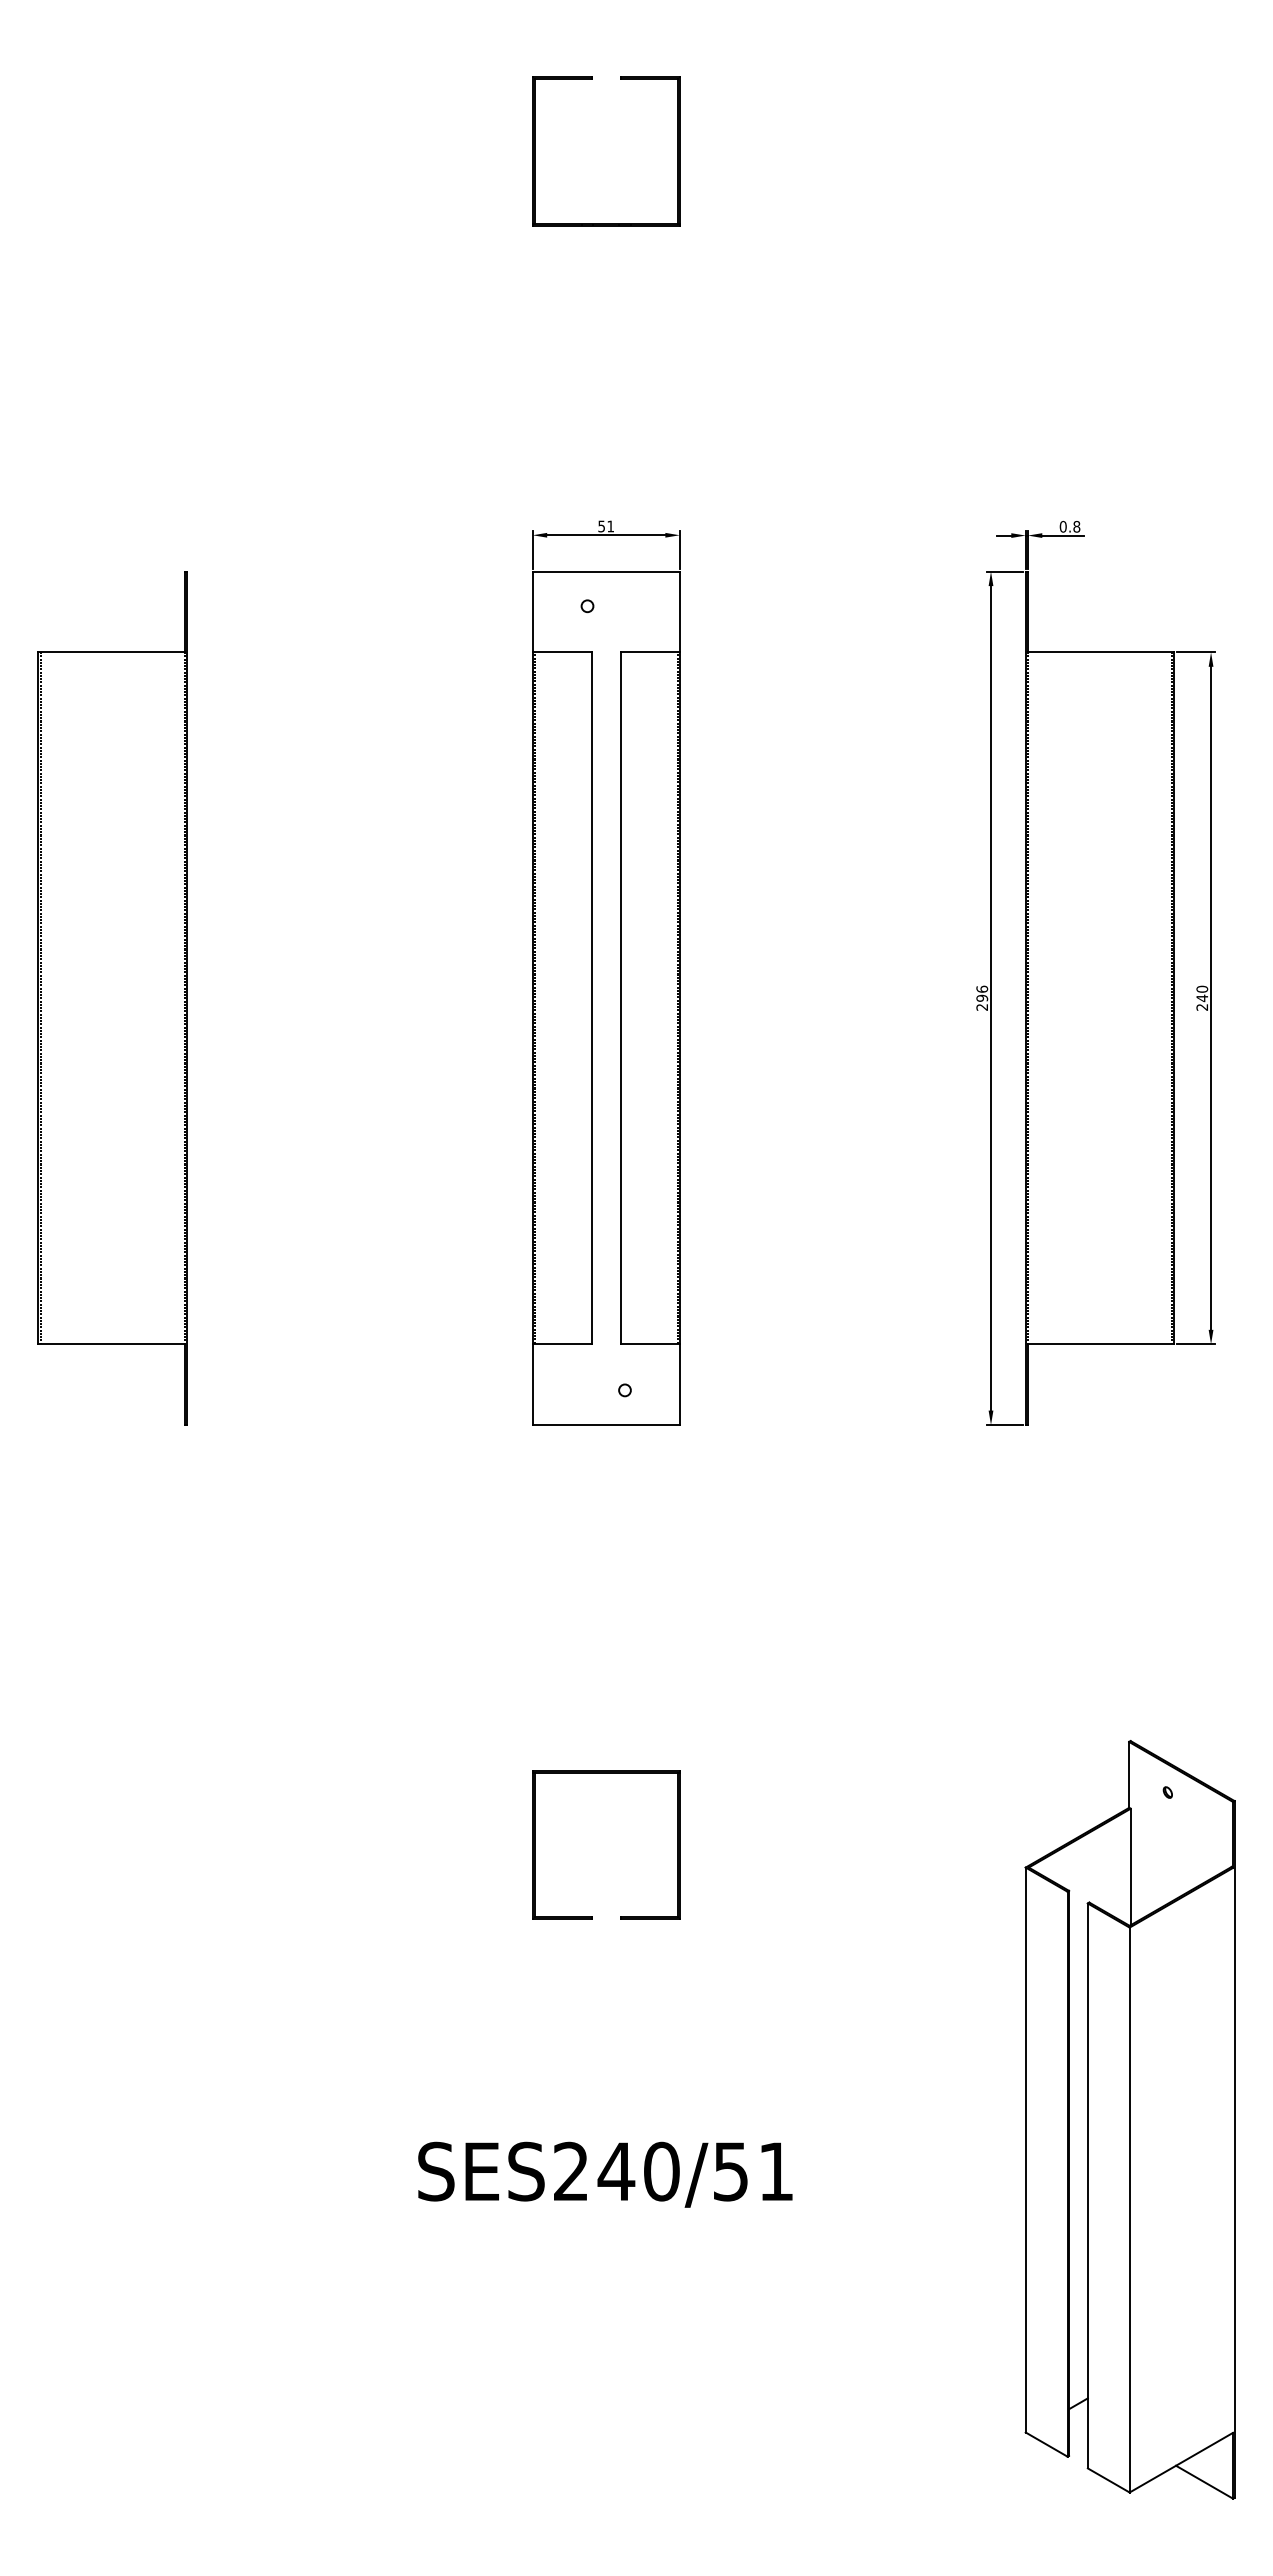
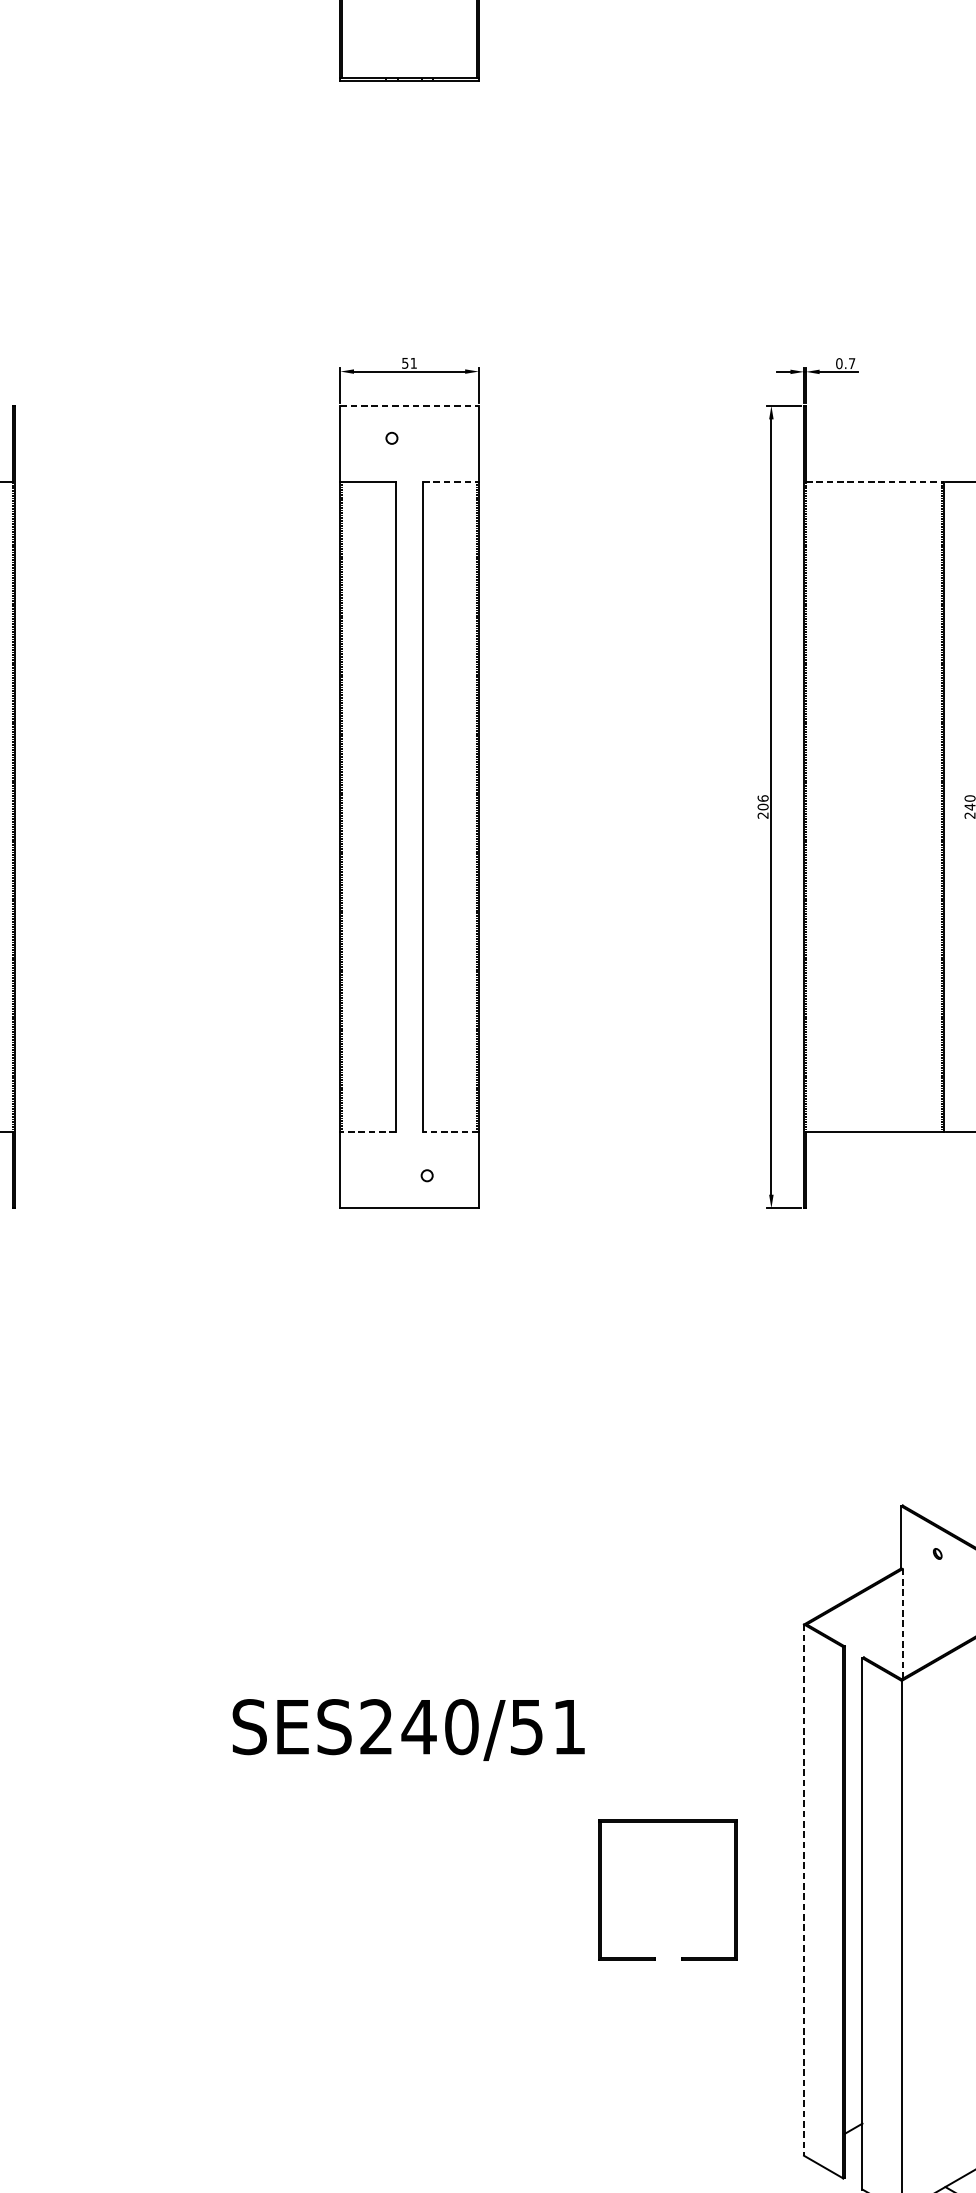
text: (1076, 526) -> (851, 363), 0.8 -> 0.7
line: (606, 571) -> (409, 405), solid -> dashed
line: (650, 652) -> (451, 481), solid -> dashed
line: (1101, 652) -> (875, 481), solid -> dashed
text: (982, 998) -> (763, 807), 296 -> 206
line: (562, 1344) -> (368, 1132), solid -> dashed
line: (650, 1344) -> (451, 1132), solid -> dashed
part: (606, 1773) -> (668, 1822), moved
line: (1130, 1866) -> (902, 1623), solid -> dashed
line: (1025, 2150) -> (803, 1890), solid -> dashed
text: (605, 2174) -> (408, 1729), moved

